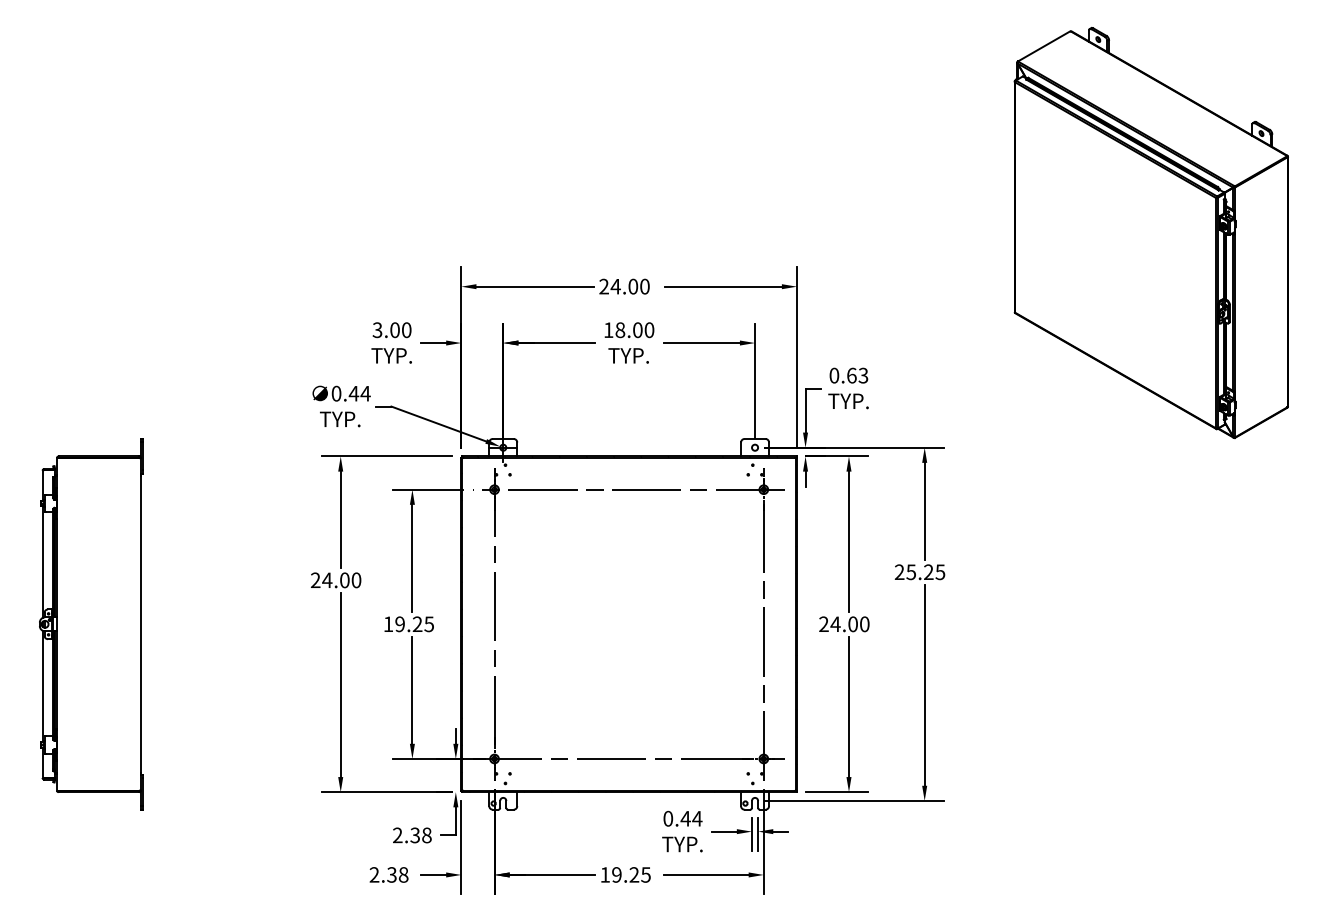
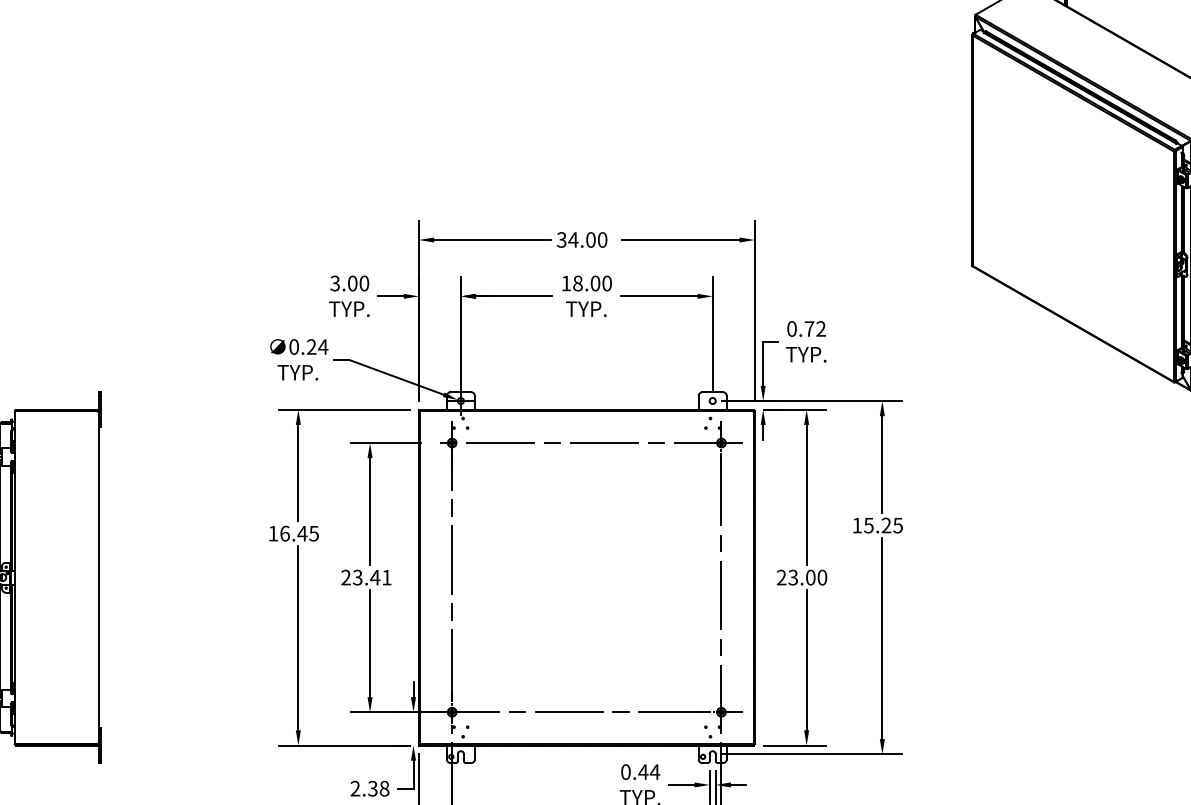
text: (603, 286) -> (561, 239), 24.00 -> 34.00
text: (857, 375) -> (815, 328), 0.63 -> 0.72
text: (353, 393) -> (311, 346), 0.44 -> 0.24
text: (899, 571) -> (857, 524), 25.25 -> 15.25
text: (335, 580) -> (293, 533), 24.00 -> 16.45
text: (408, 624) -> (366, 577), 19.25 -> 23.41
text: (835, 624) -> (793, 577), 24.00 -> 23.00

